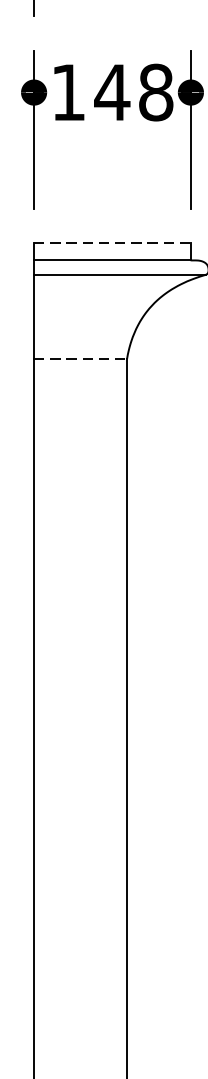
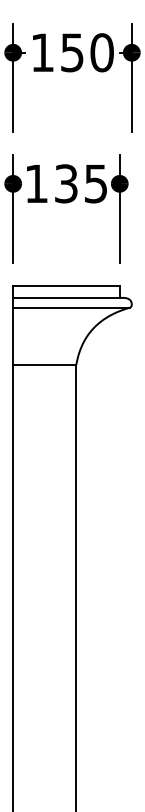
text: (133, 92) -> (80, 183), 148 -> 135
line: (112, 243) -> (66, 286), dashed -> solid
line: (80, 358) -> (44, 364), dashed -> solid

